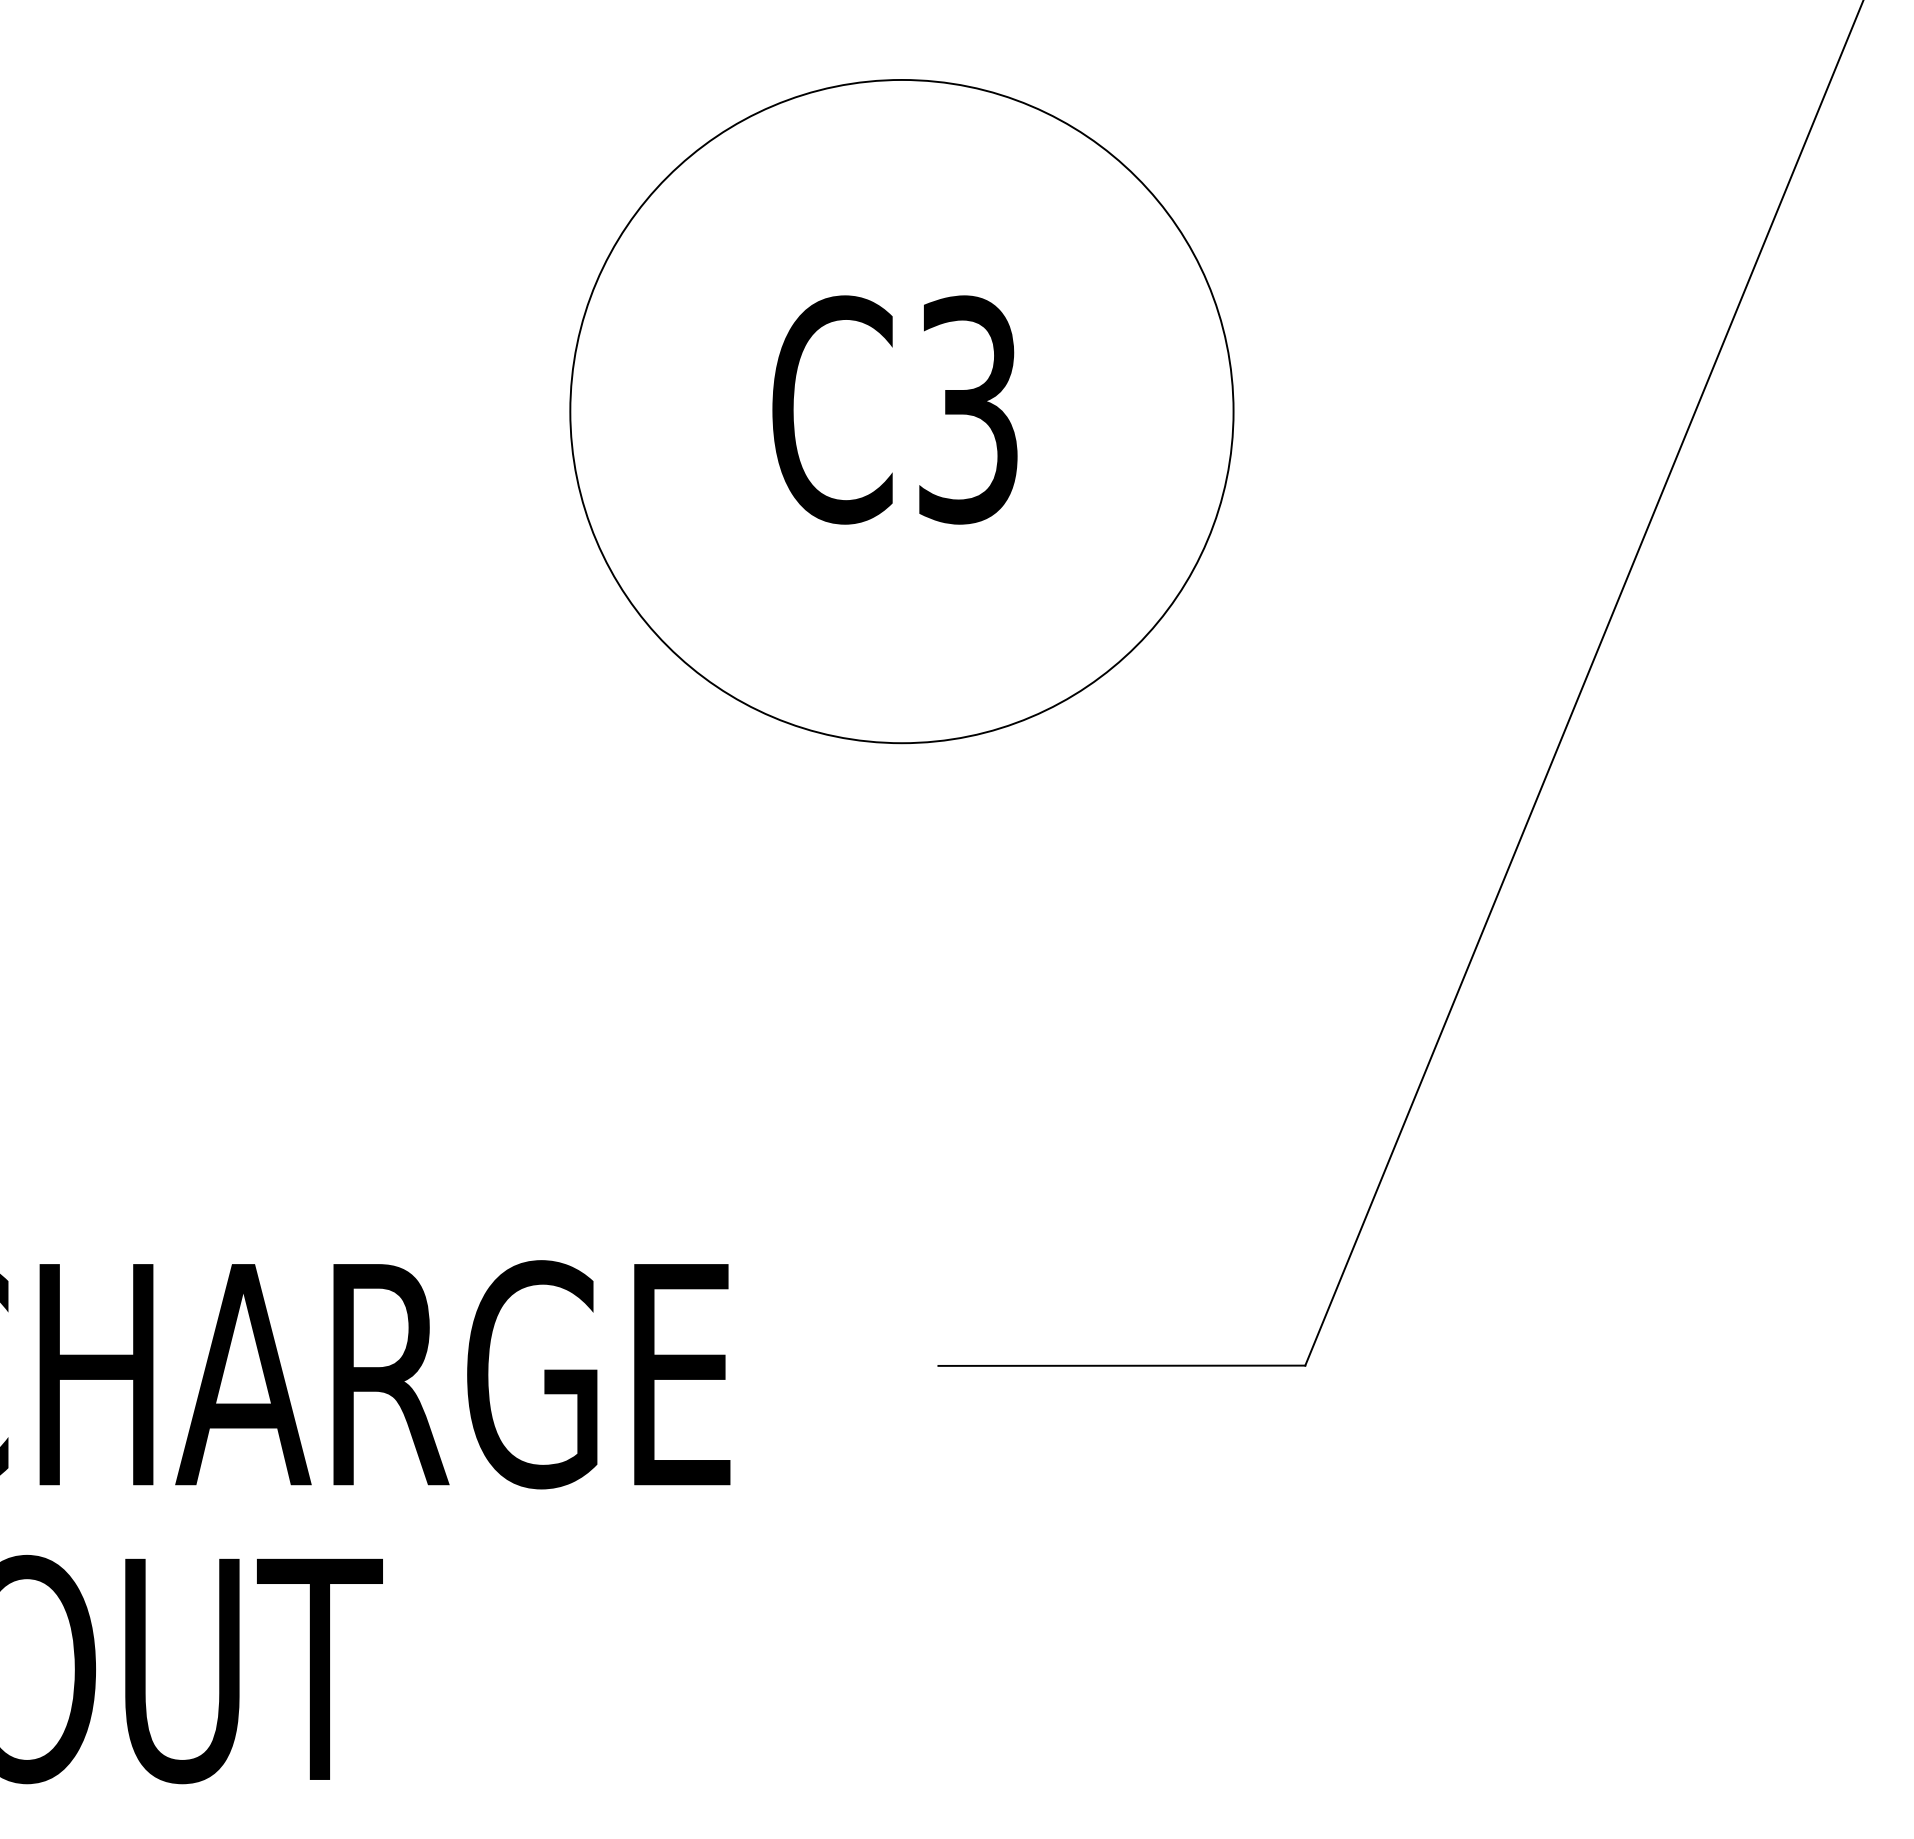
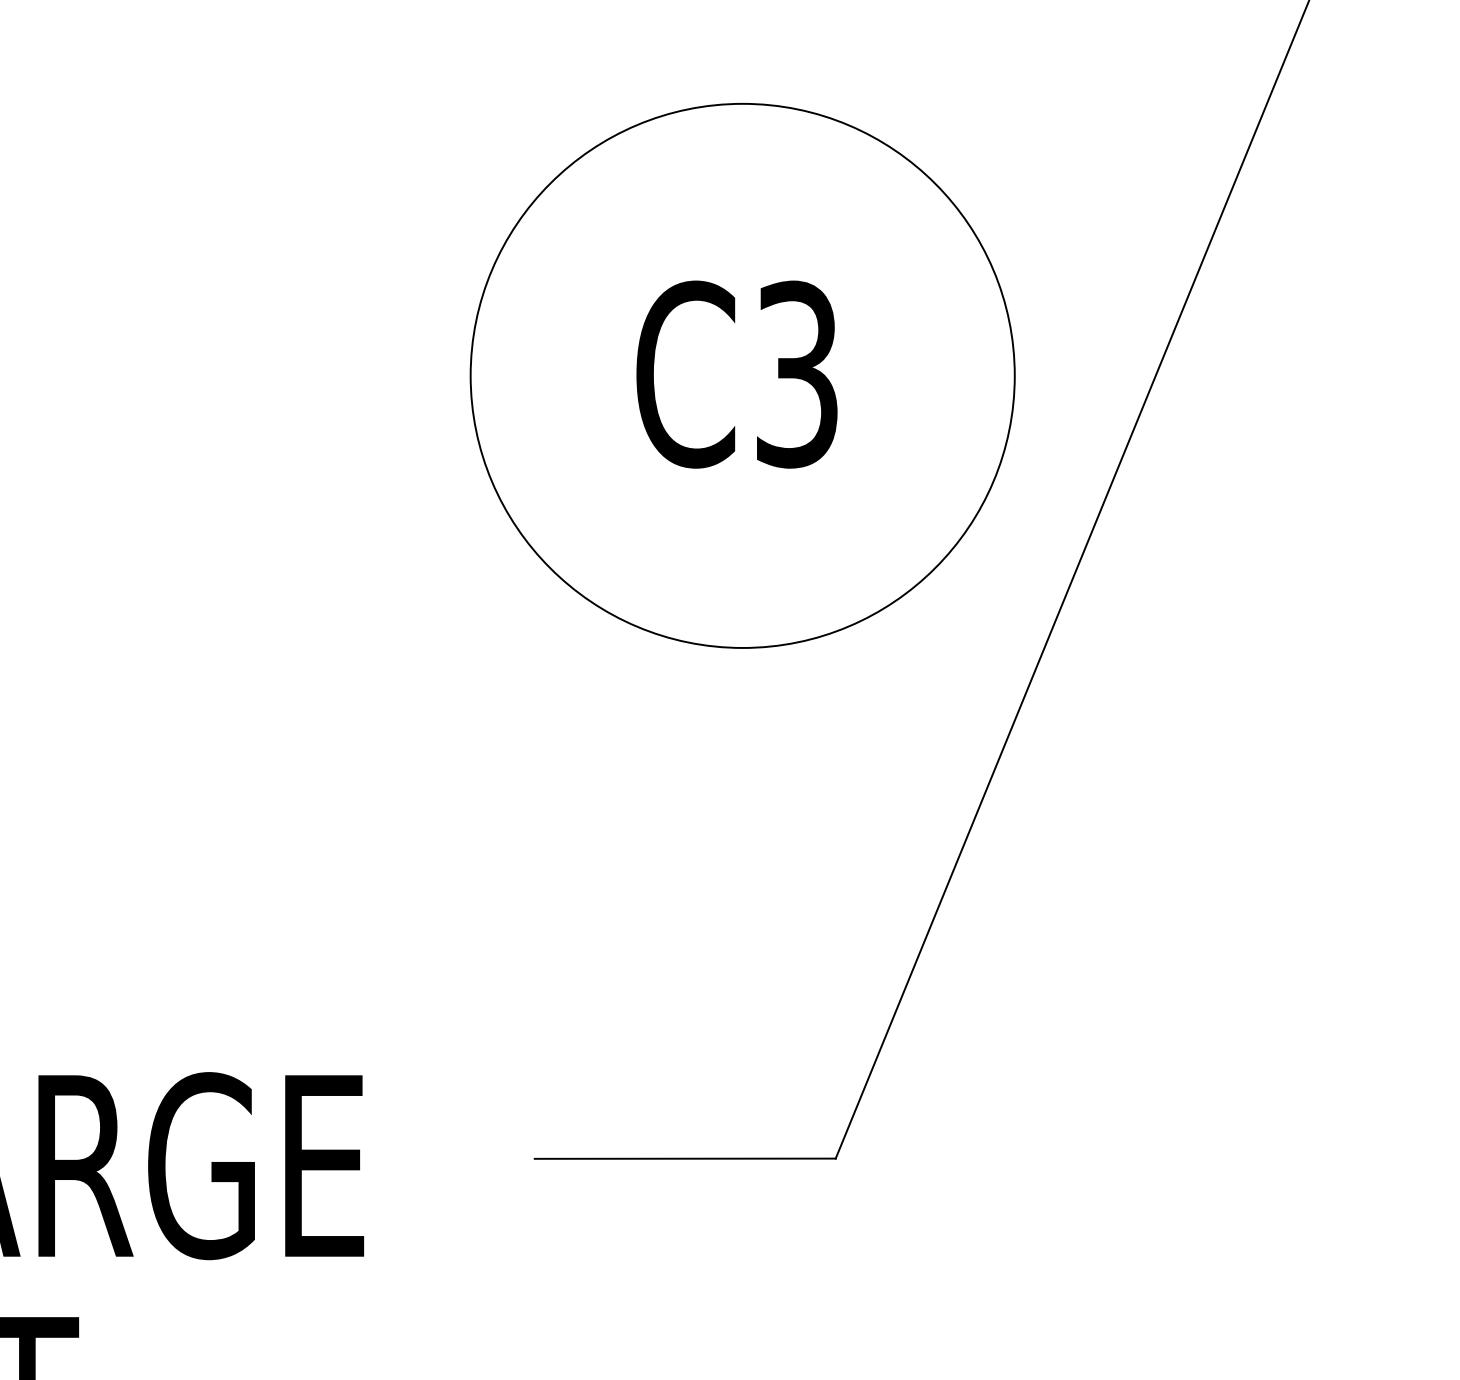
part: (901, 411) -> (742, 375), moved

